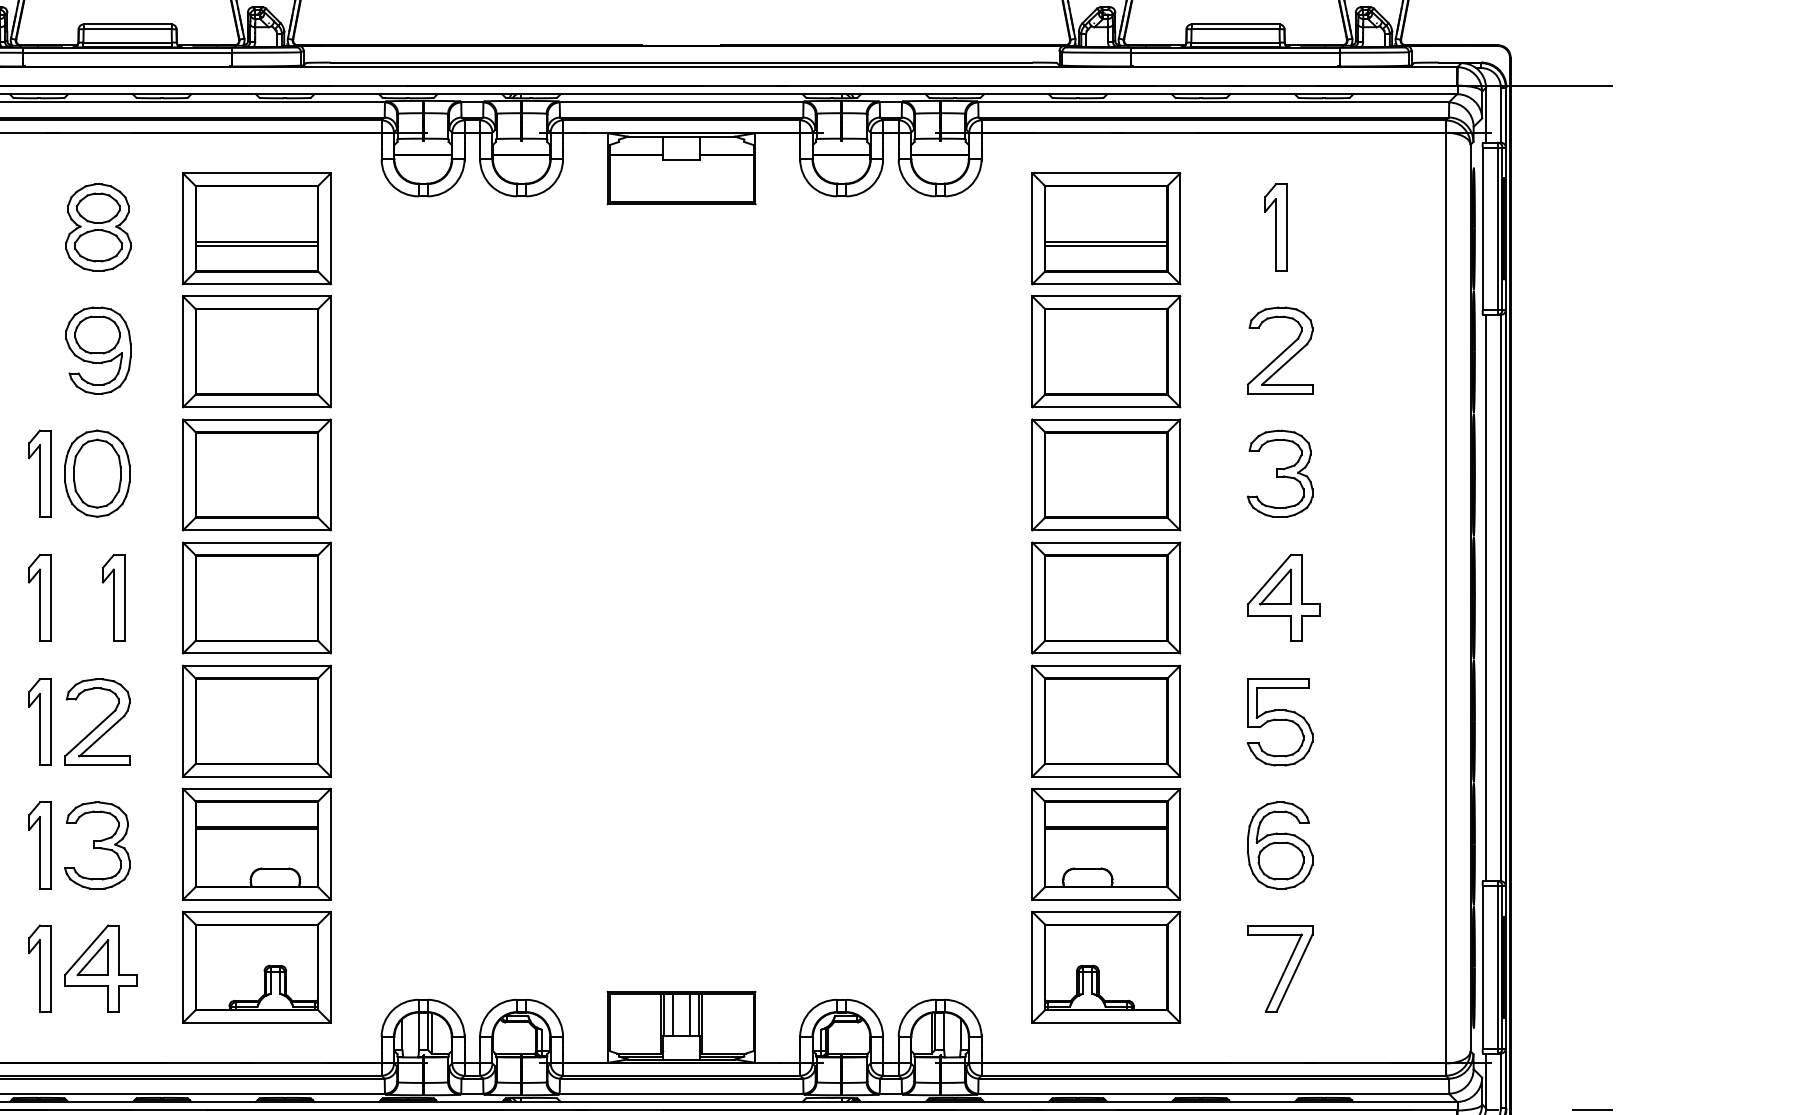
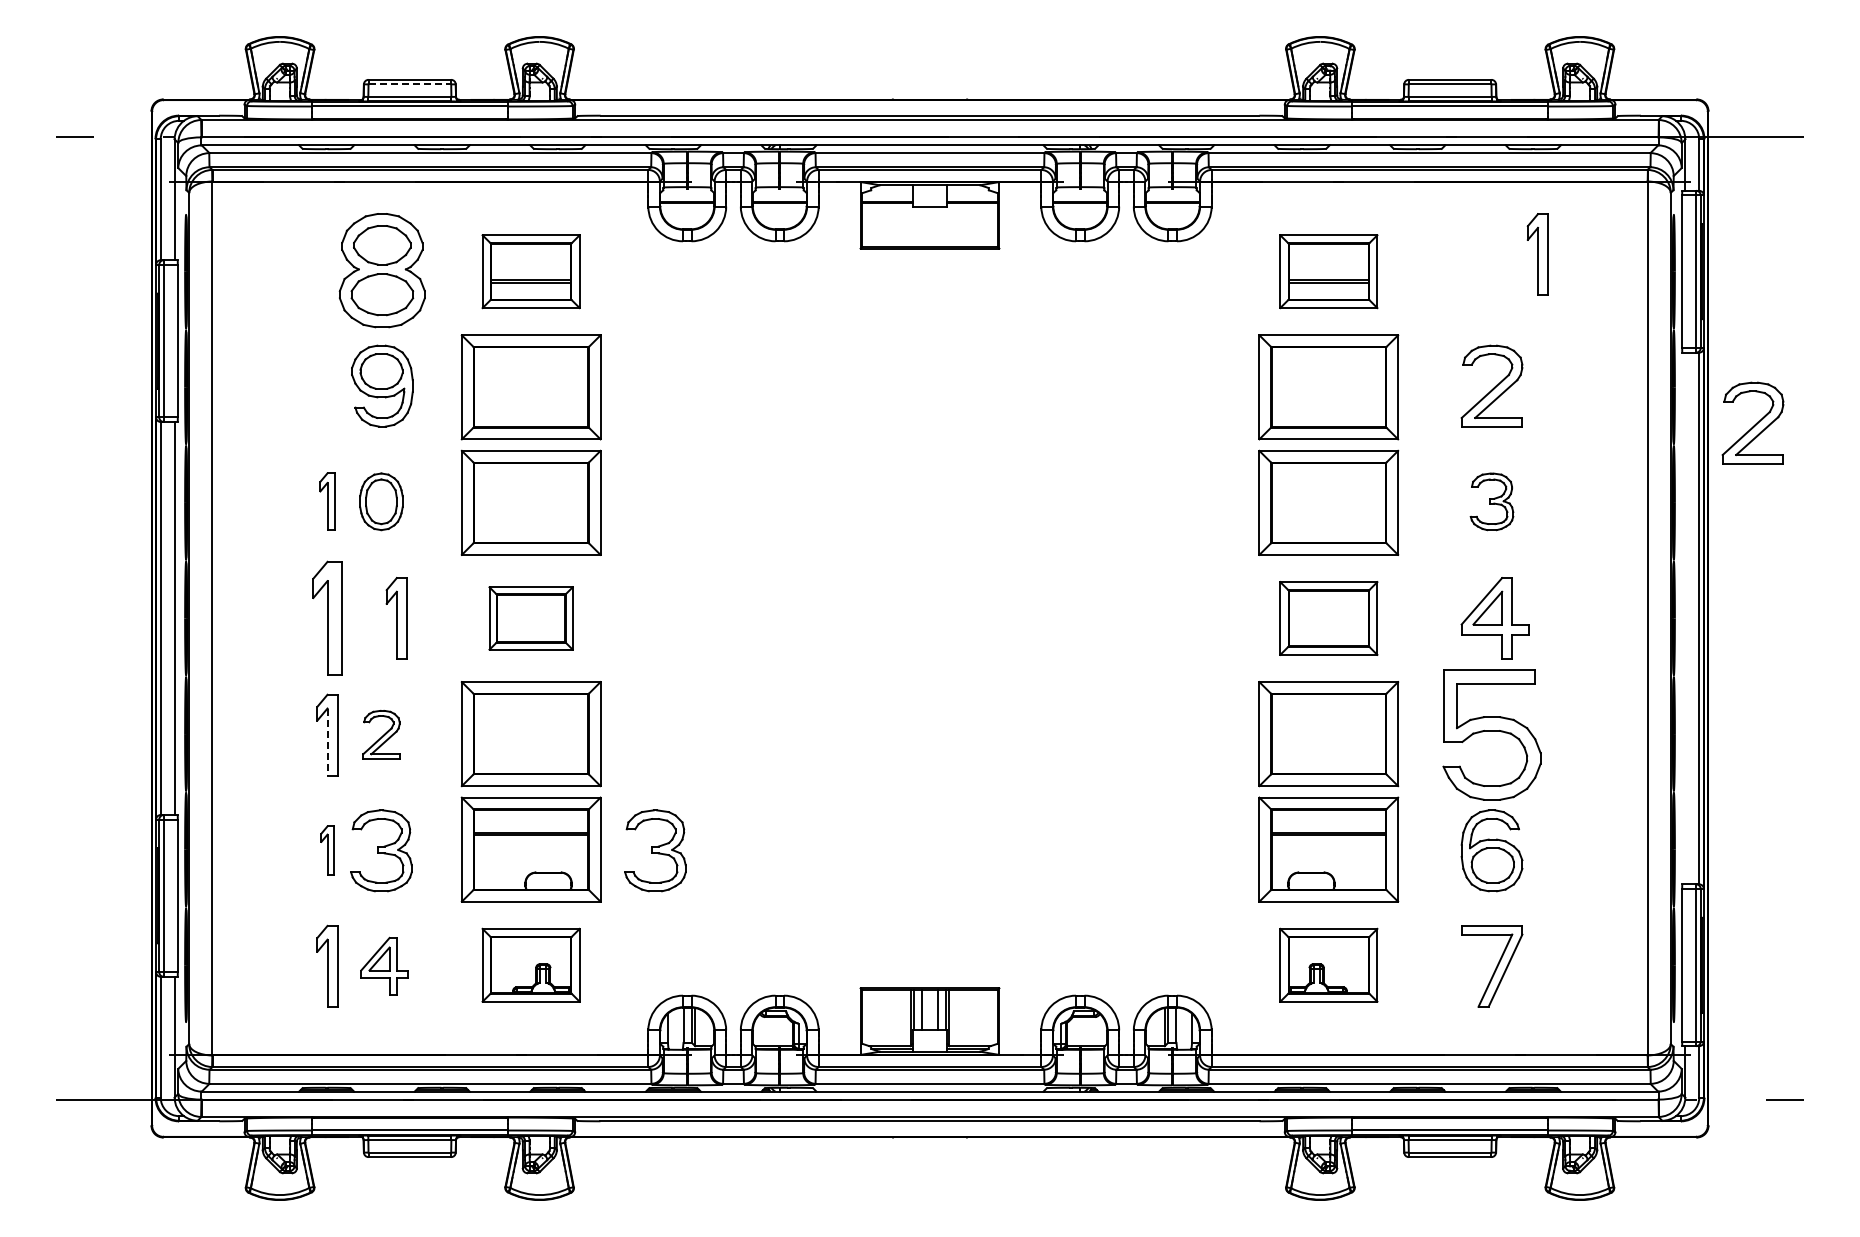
line: (128, 29) -> (410, 84), solid -> dashed
part: (98, 227) -> (382, 270), size x1.4
part: (1275, 227) -> (1537, 254), moved
part: (256, 228) -> (530, 271), size x0.7
part: (1106, 228) -> (1328, 271), size x0.7
part: (1557, 389) -> (1752, 422), added
part: (39, 473) -> (327, 501), size x0.7
part: (97, 473) -> (381, 501), size x0.7
part: (1279, 473) -> (1491, 501), size x0.7
part: (39, 598) -> (327, 618), size x1.4
part: (256, 598) -> (530, 618), size x0.6
part: (1106, 598) -> (1328, 618), size x0.7
line: (1486, 598) -> (1685, 618), removed
part: (97, 721) -> (381, 734), size x0.6
part: (1279, 722) -> (1491, 735), size x1.6
line: (39, 730) -> (327, 742), solid -> dashed
part: (39, 845) -> (327, 850), size x0.6
part: (389, 845) -> (655, 850), added
part: (100, 967) -> (384, 965), size x0.7
part: (256, 967) -> (530, 965), size x0.7
part: (1106, 967) -> (1328, 965), size x0.7

